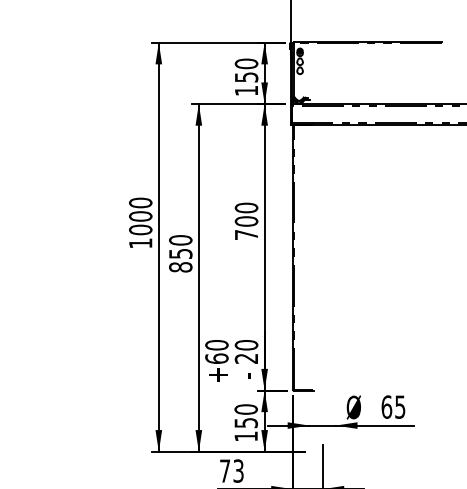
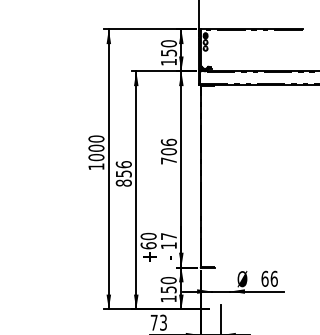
text: (245, 206) -> (168, 141), 700 -> 706
text: (180, 240) -> (123, 164), 850 -> 856
text: (245, 351) -> (168, 240), 20 -> 17
text: (399, 406) -> (273, 278), 65 -> 66

